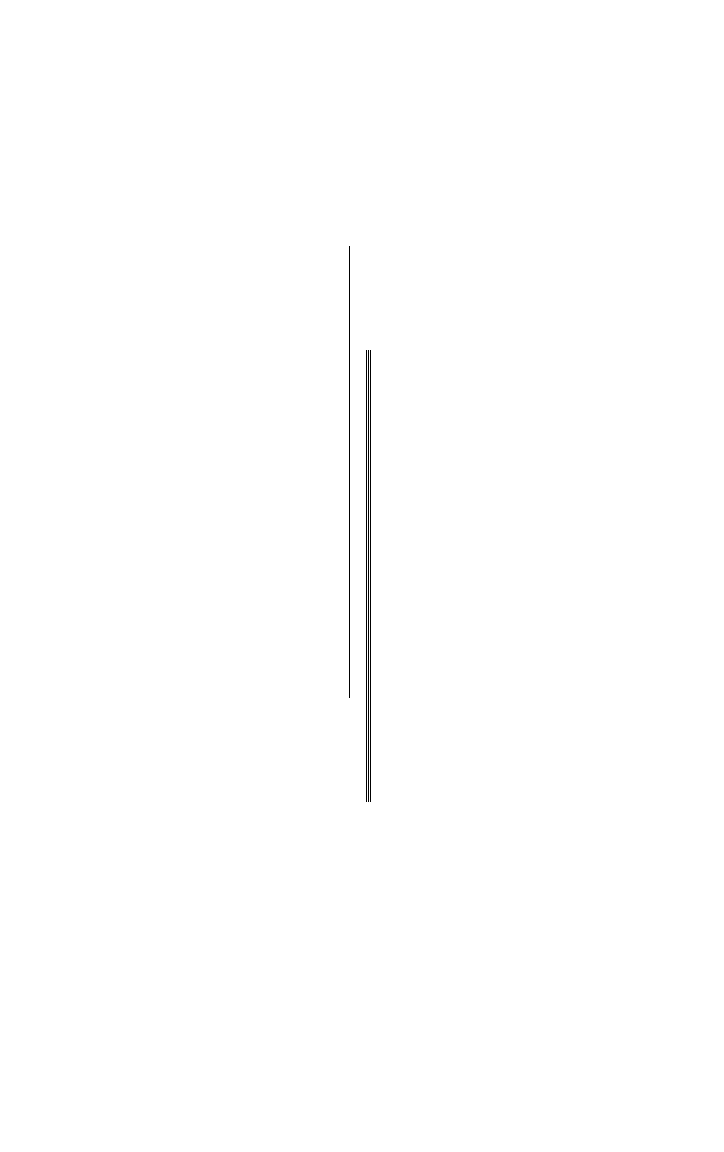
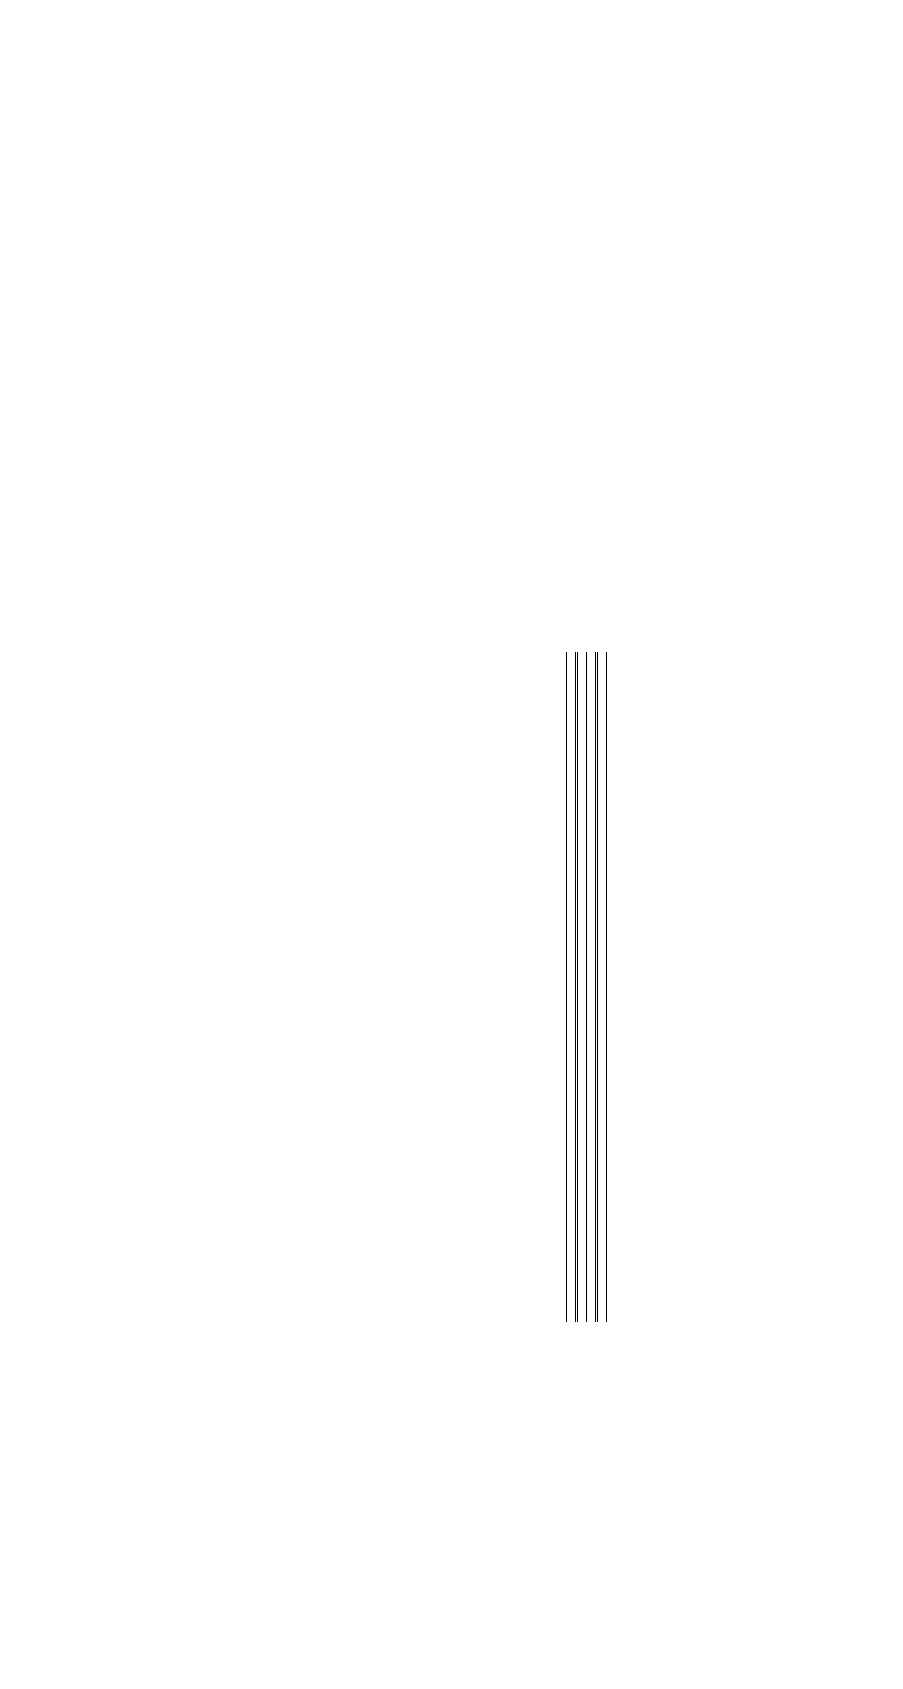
line: (349, 471) -> (567, 986), moved

